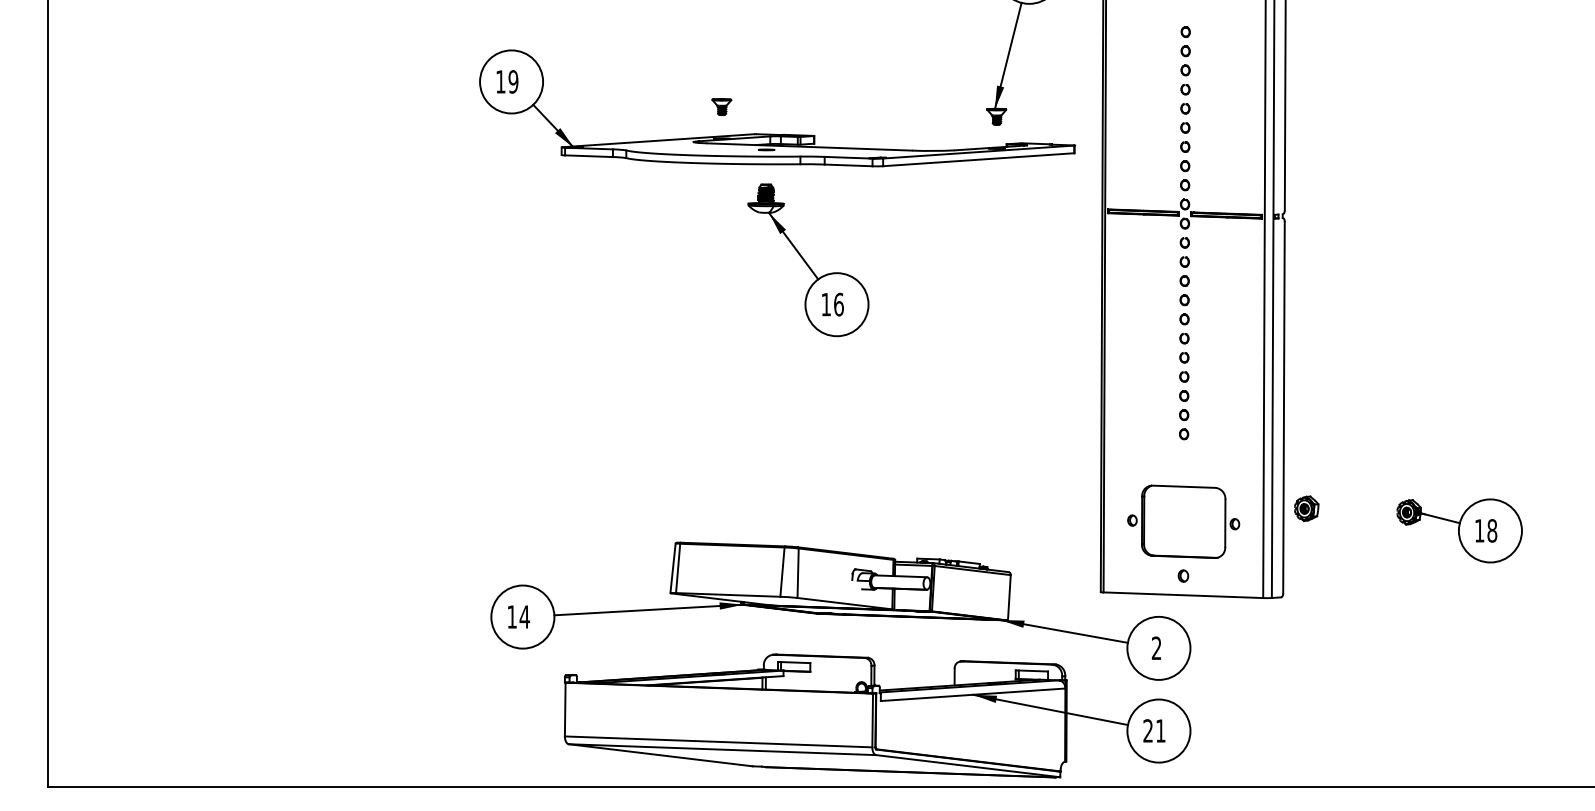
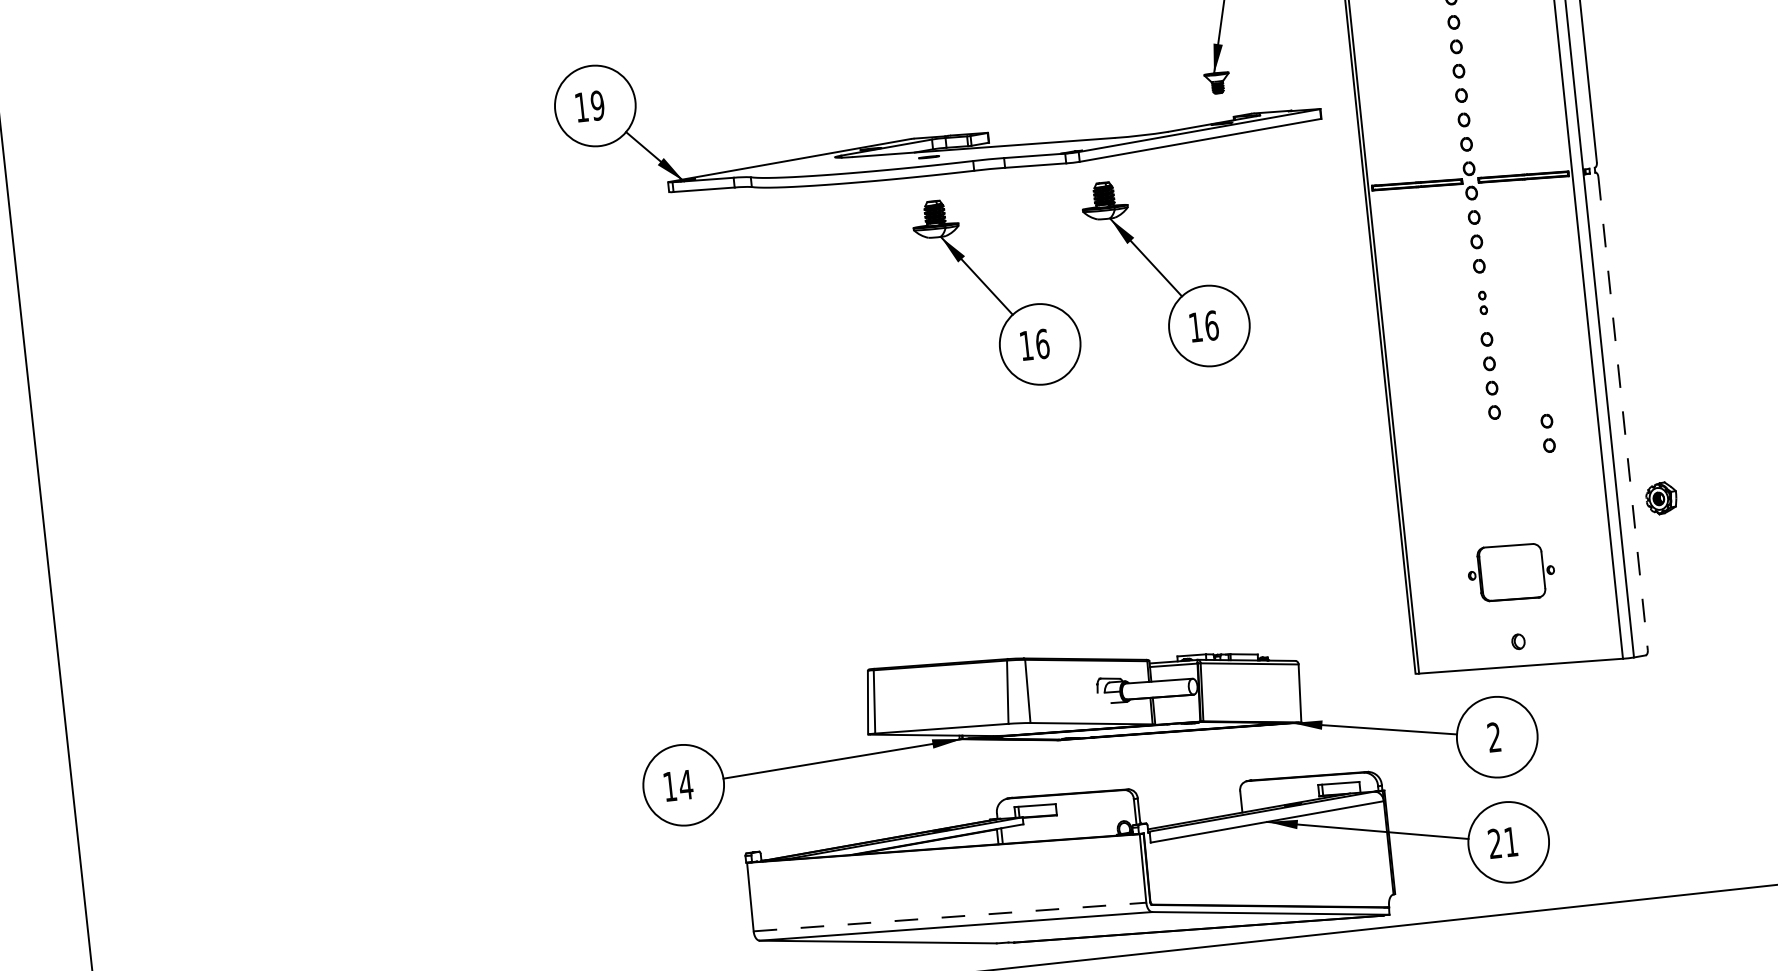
part: (721, 106) -> (865, 108), removed
part: (941, 260) -> (1167, 273), added
part: (1184, 309) -> (1482, 302), size x0.6
line: (1283, 407) -> (1622, 413), solid -> dashed
part: (1184, 424) -> (1548, 433), moved
part: (1306, 508) -> (1661, 498), moved
part: (1183, 521) -> (1510, 572), size x0.6
line: (718, 741) -> (949, 916), solid -> dashed

